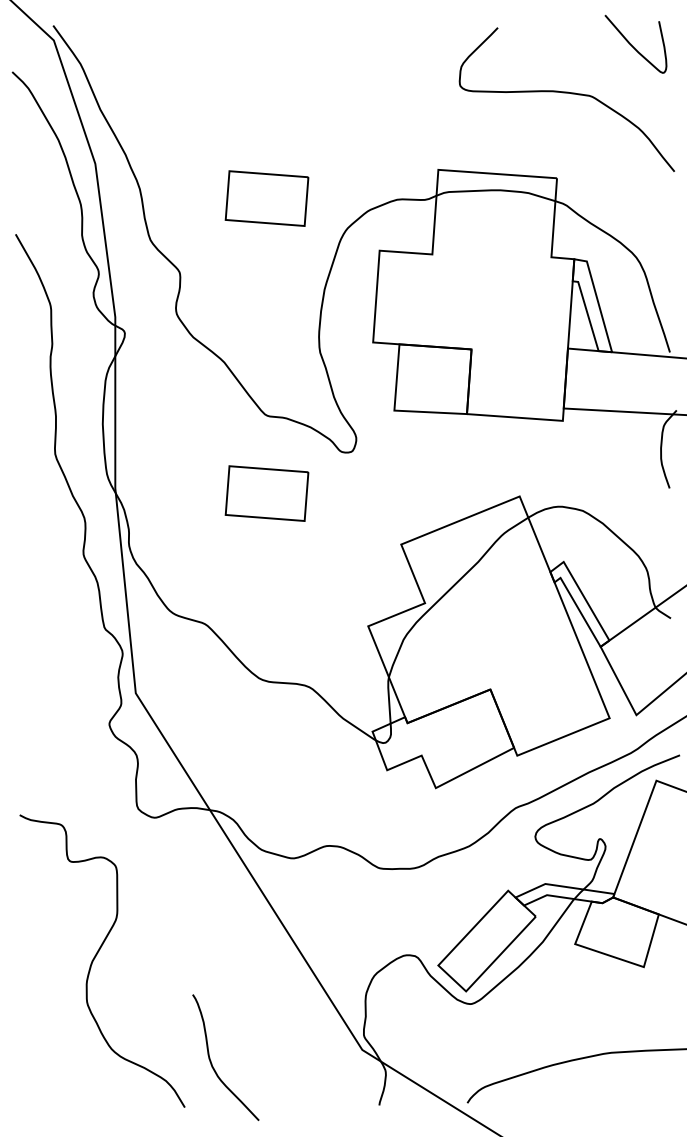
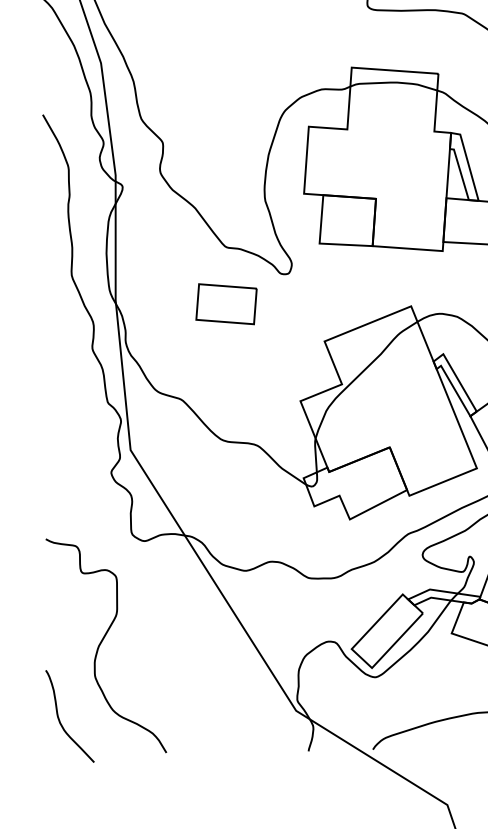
part: (266, 198) -> (226, 88), removed
curve: (211, 1060) -> (59, 718), moved

